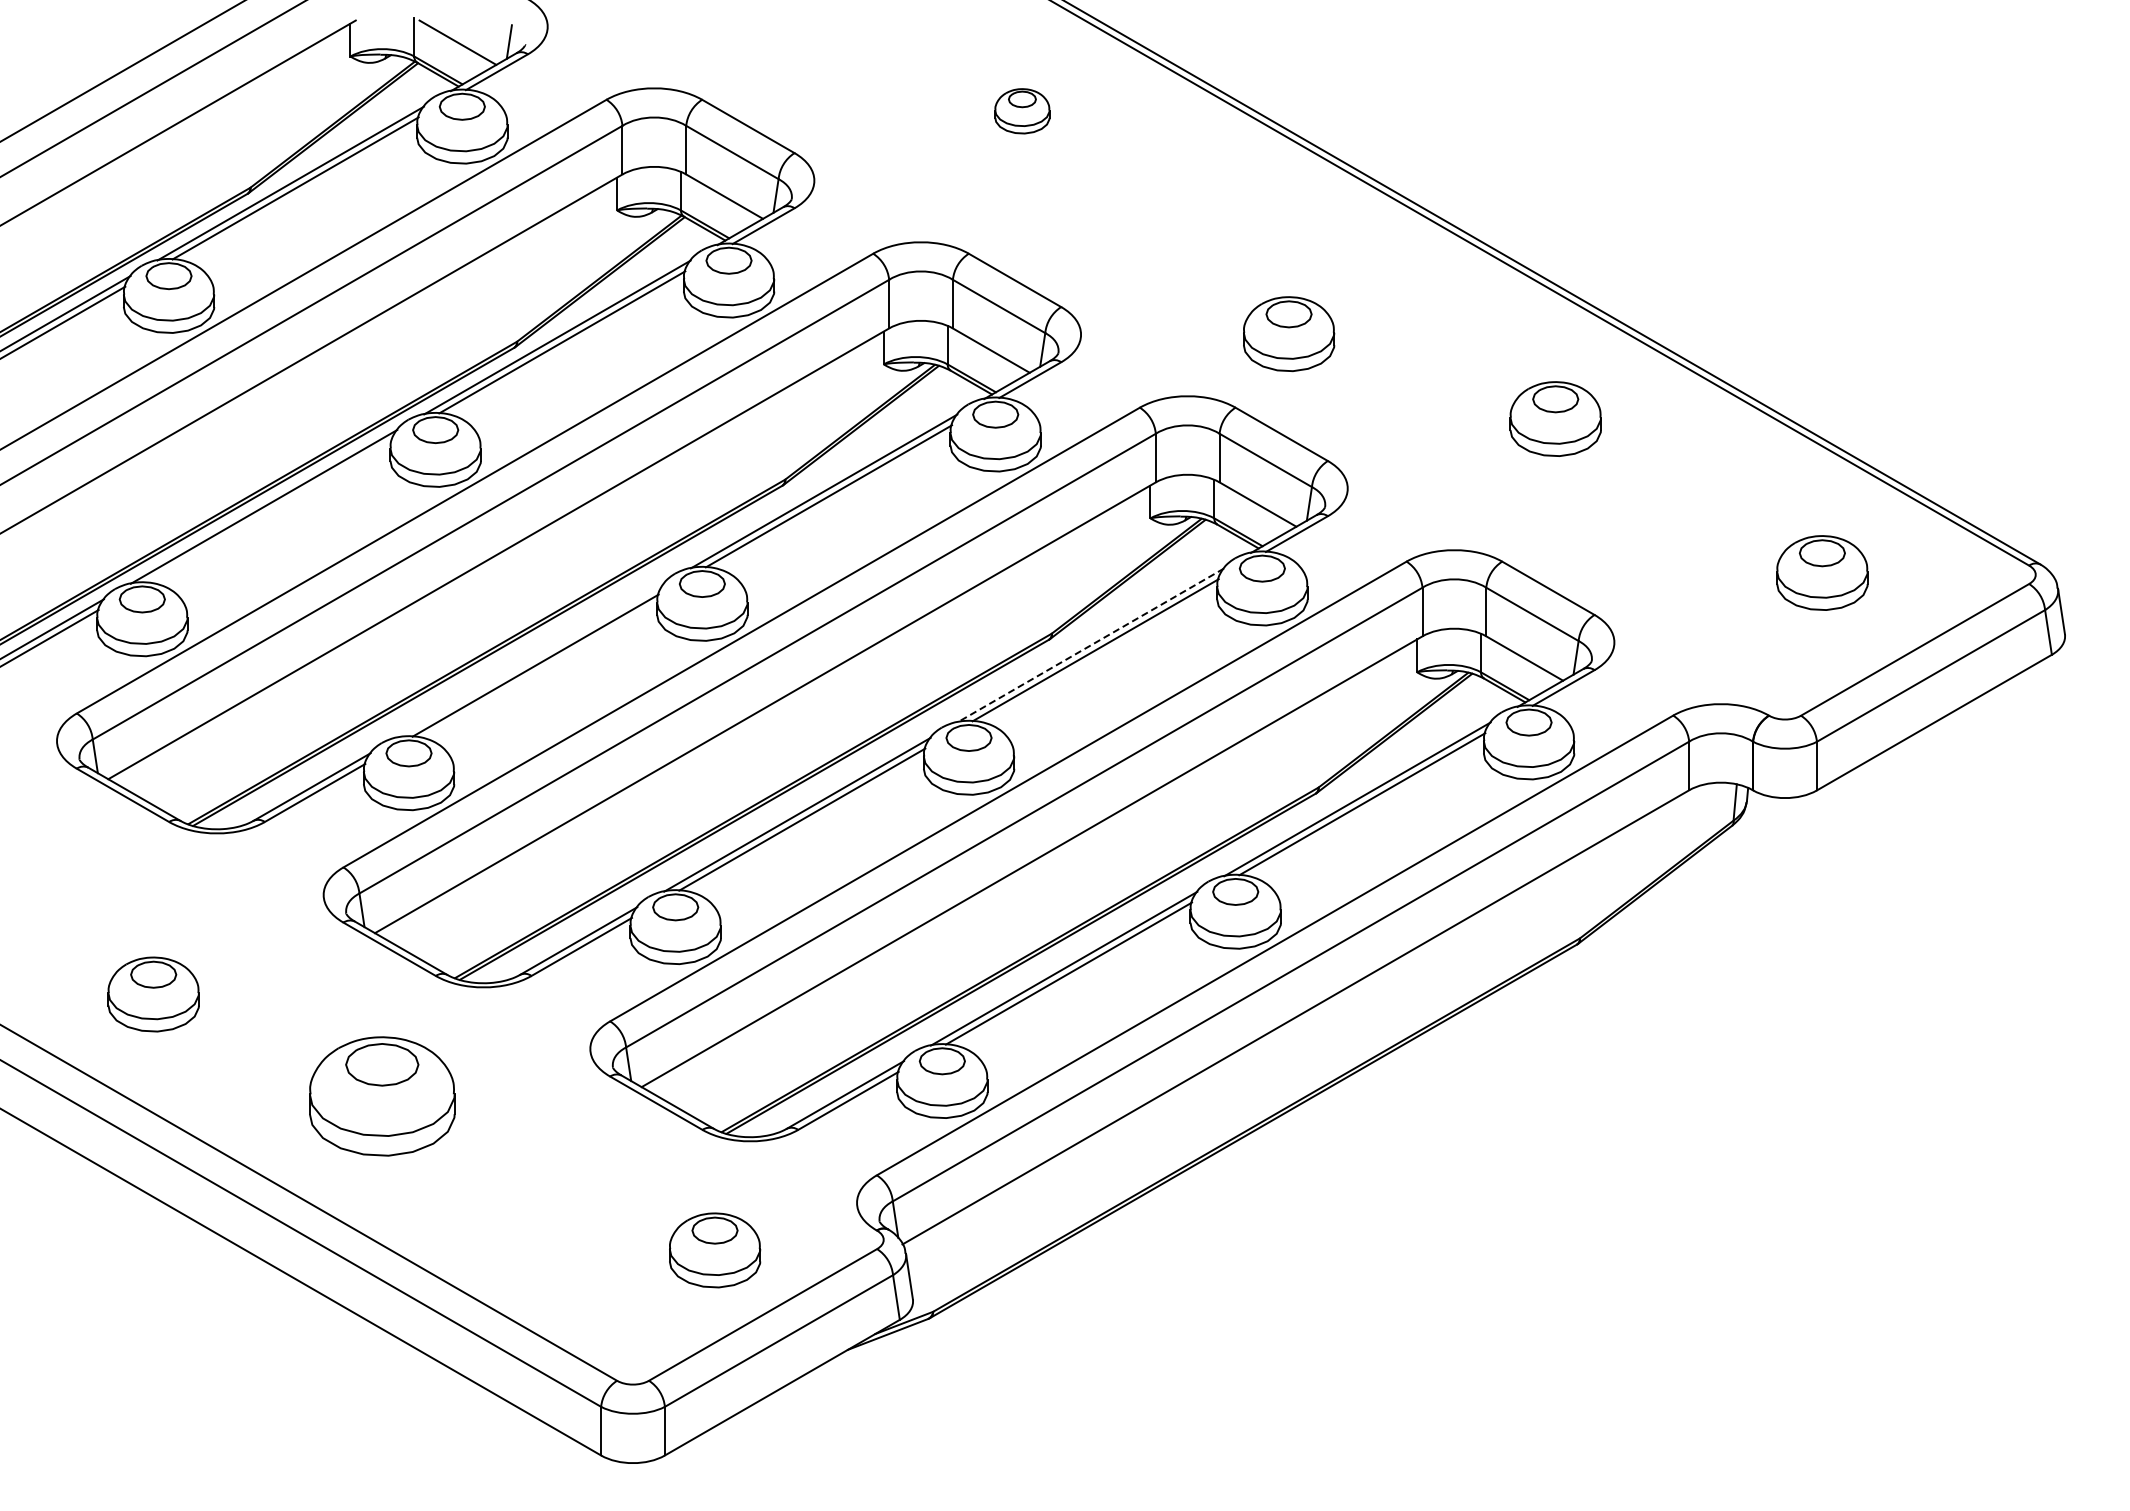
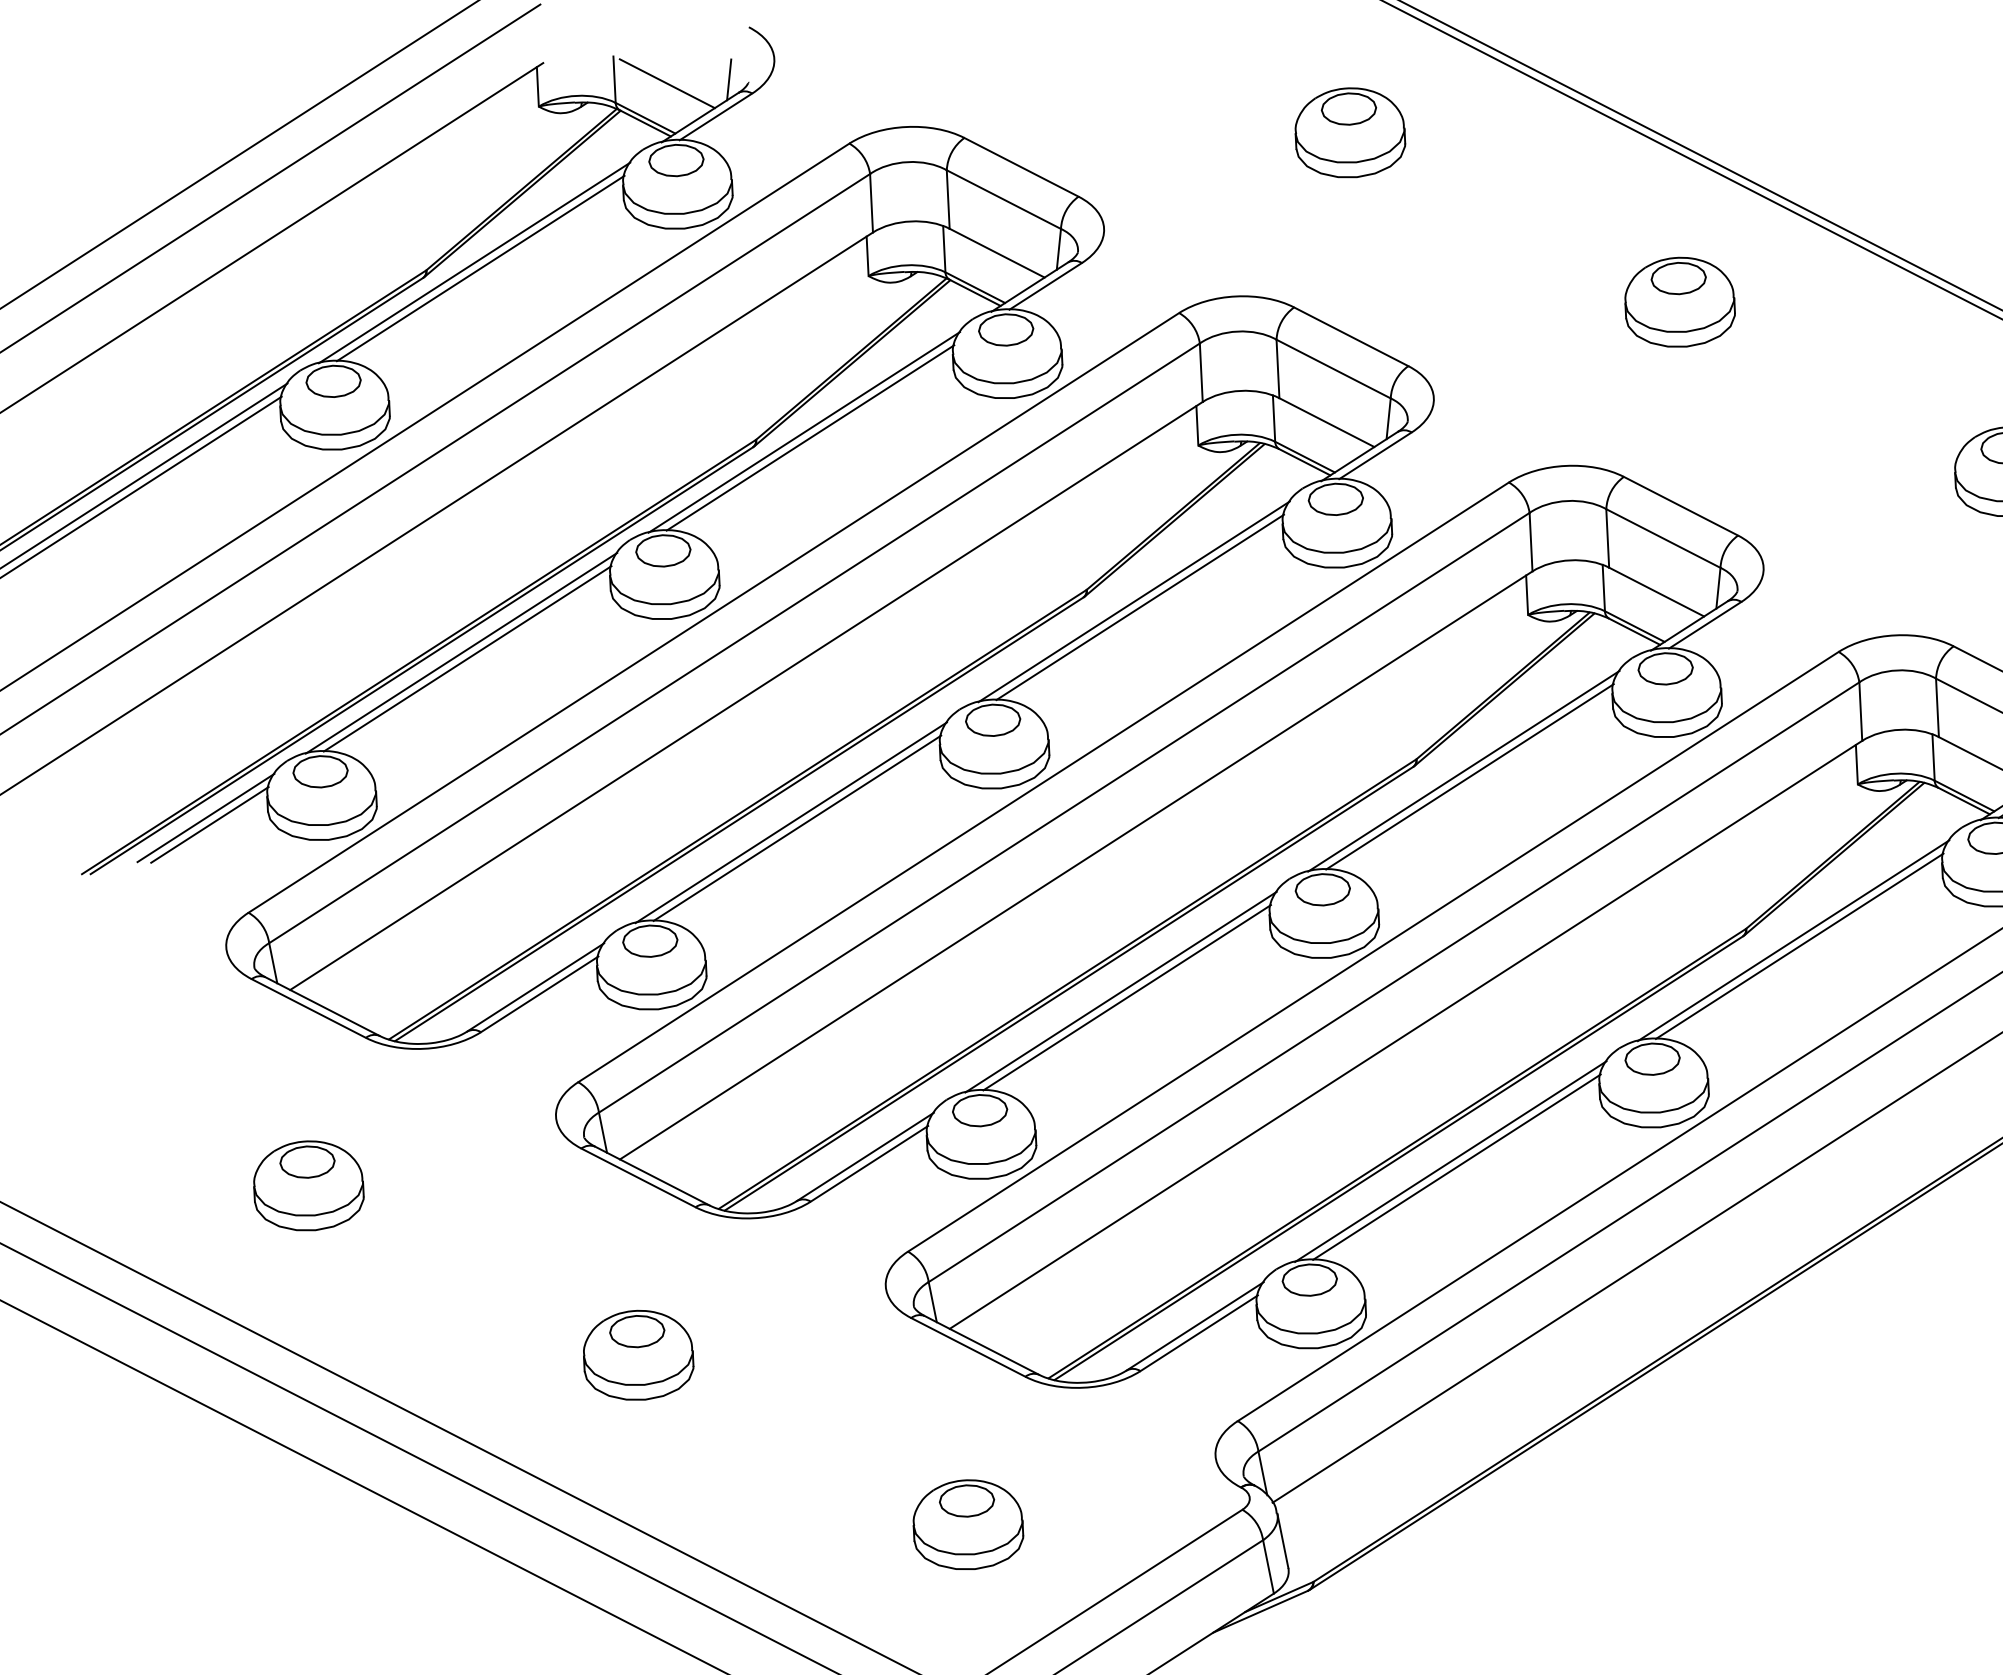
part: (1022, 111) -> (1350, 133), size x1.67
part: (1289, 334) -> (1680, 302), moved
line: (268, 511) -> (467, 658), added
line: (1090, 645) -> (1463, 771), dashed -> solid
line: (530, 660) -> (790, 822), added
part: (153, 994) -> (308, 1185), moved
part: (382, 1096) -> (638, 1355), size x0.62
part: (715, 1250) -> (968, 1524), moved

